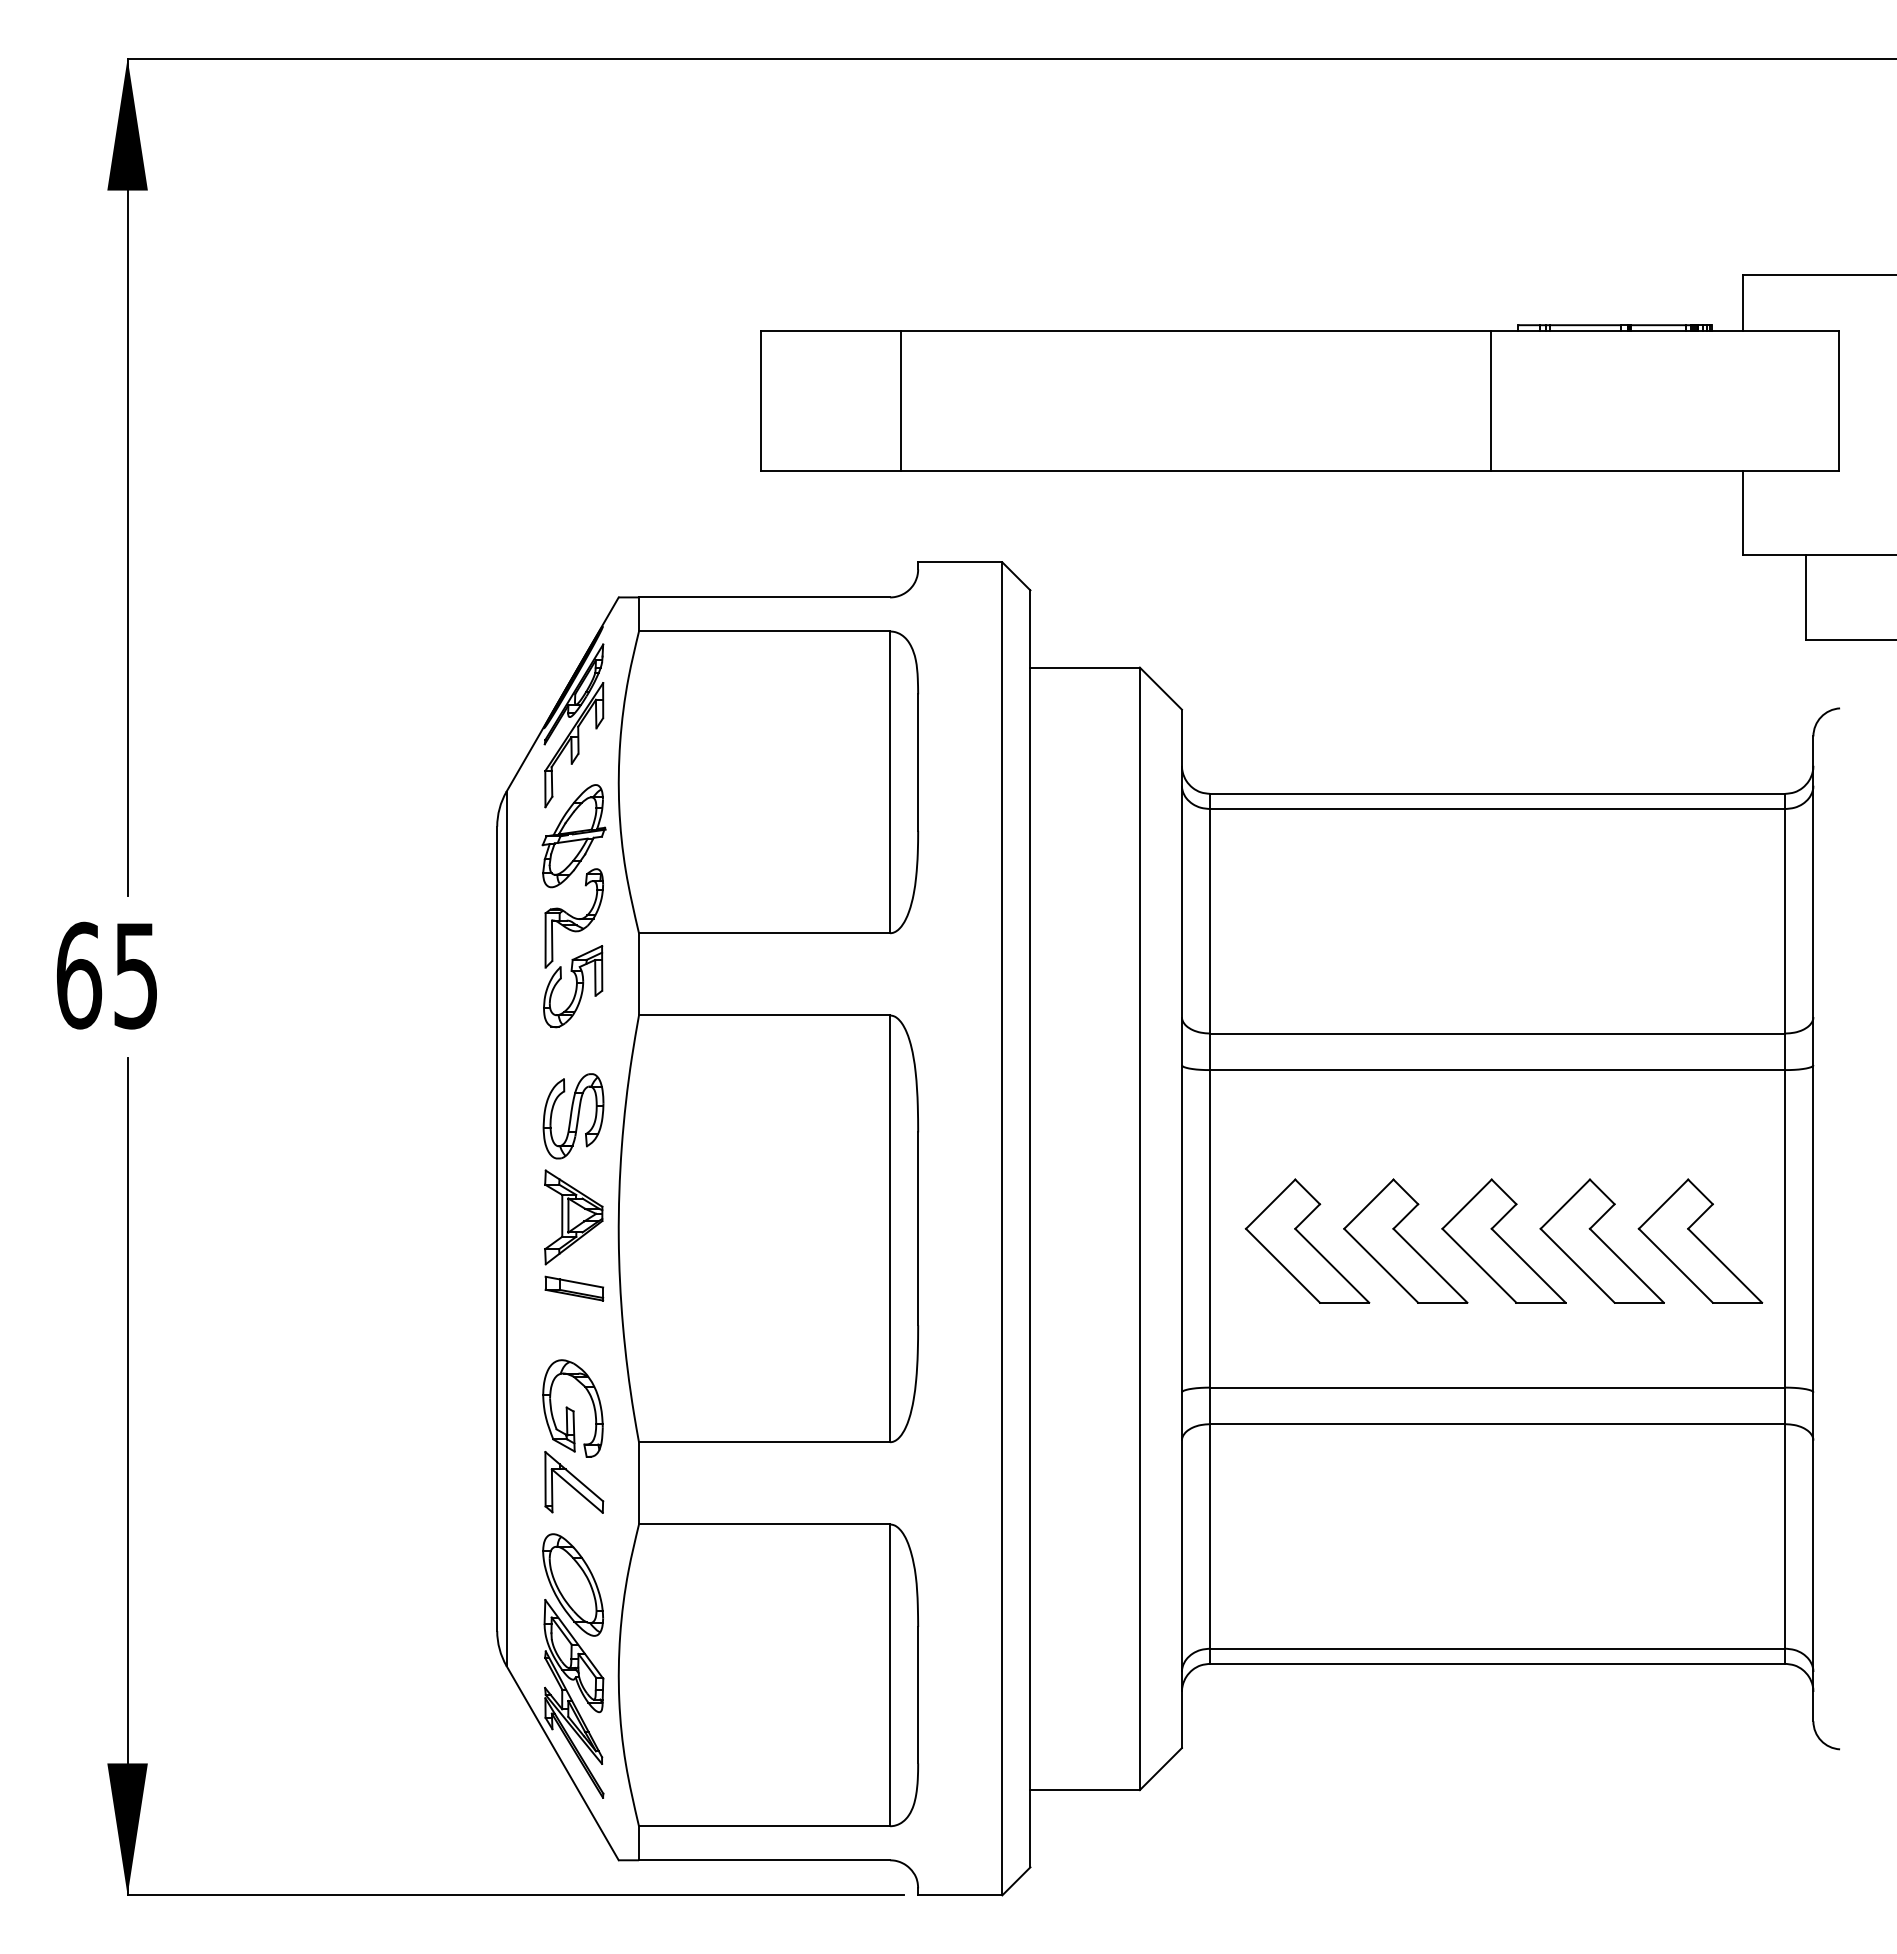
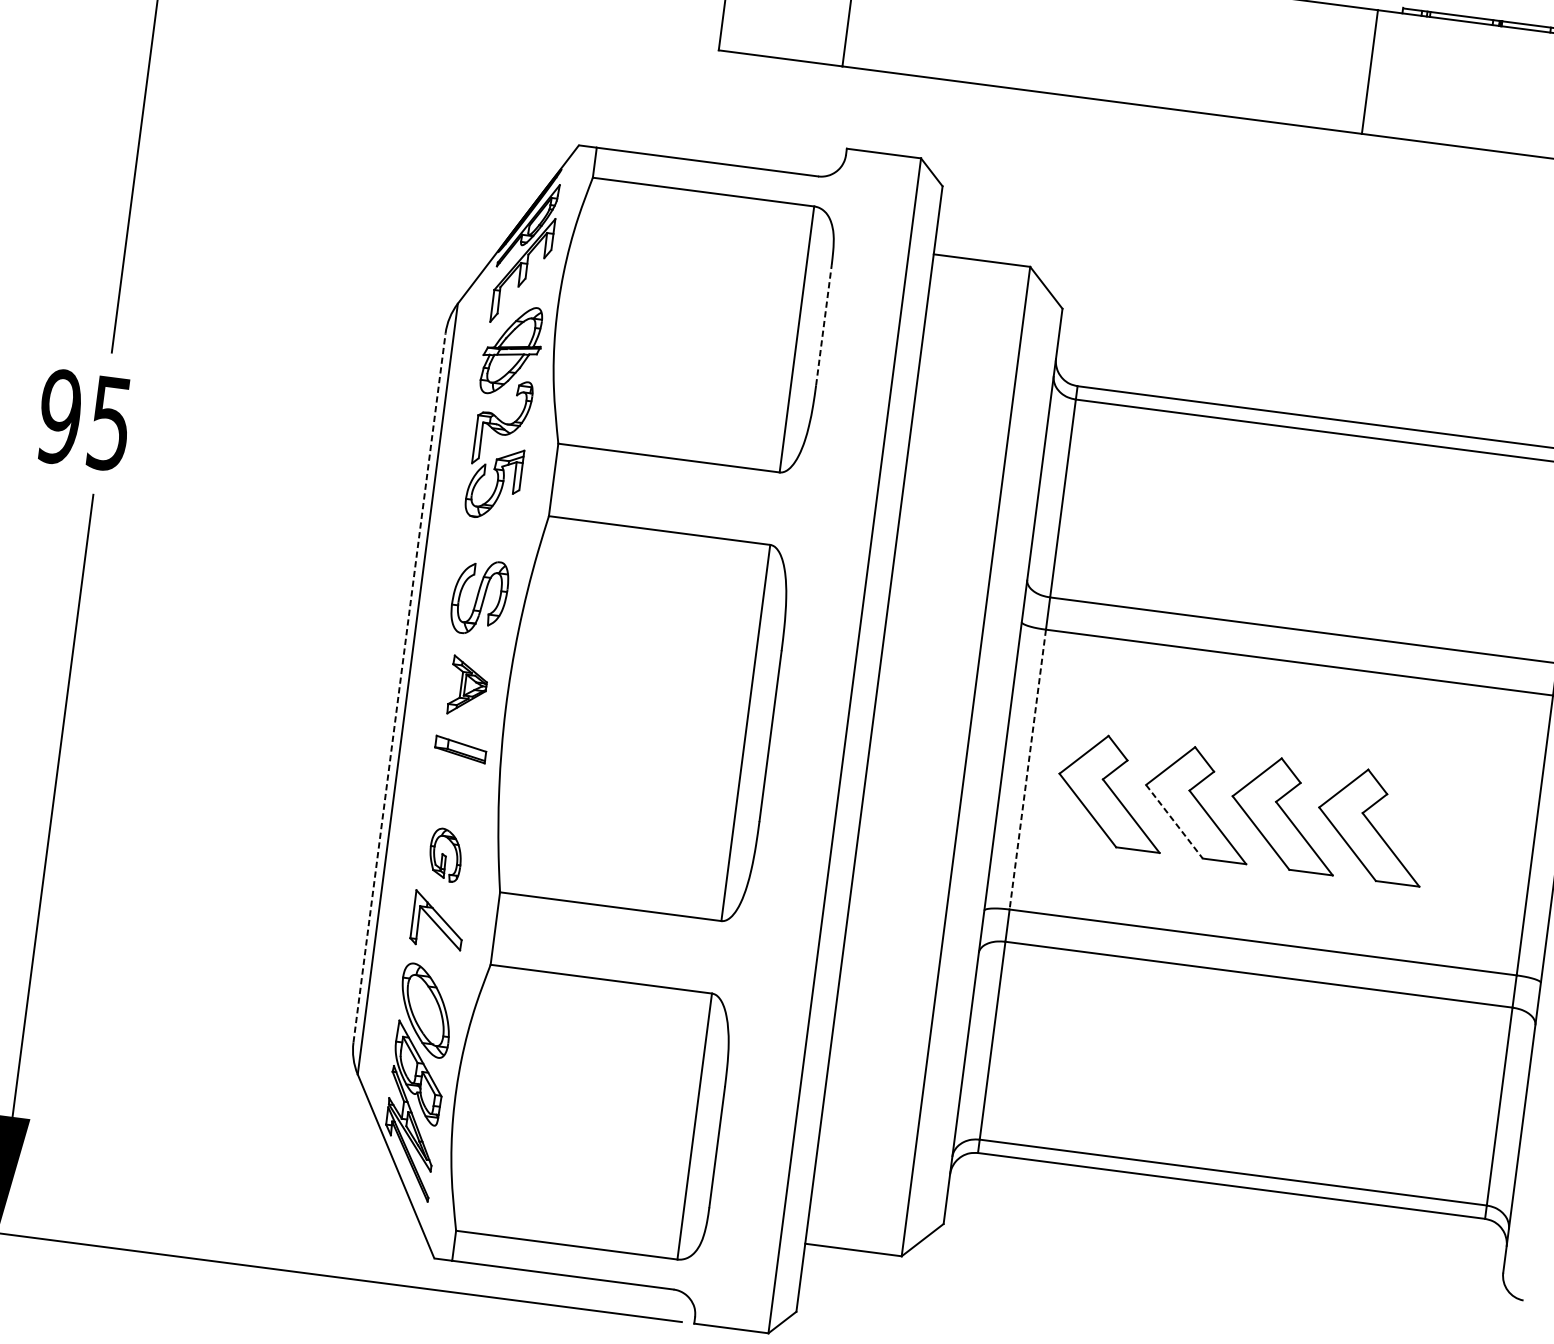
line: (918, 762) -> (824, 325), solid -> dashed
text: (79, 975) -> (60, 416), 65 -> 95
part: (573, 1217) -> (468, 686), size x0.7
line: (497, 1228) -> (399, 687), solid -> dashed
line: (1210, 1228) -> (1028, 769), solid -> dashed
part: (1700, 1240) -> (1458, 836), removed
line: (1381, 1266) -> (1174, 822), solid -> dashed
part: (572, 1408) -> (445, 854), size x0.6

